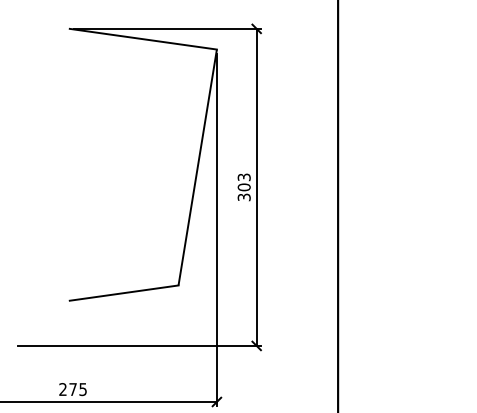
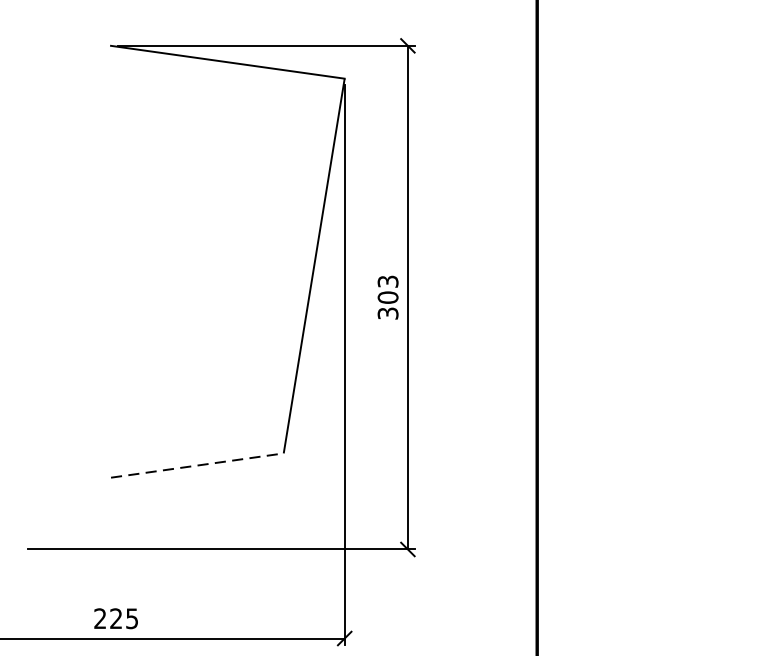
line: (124, 293) -> (197, 466), solid -> dashed
text: (72, 389) -> (115, 618), 275 -> 225

